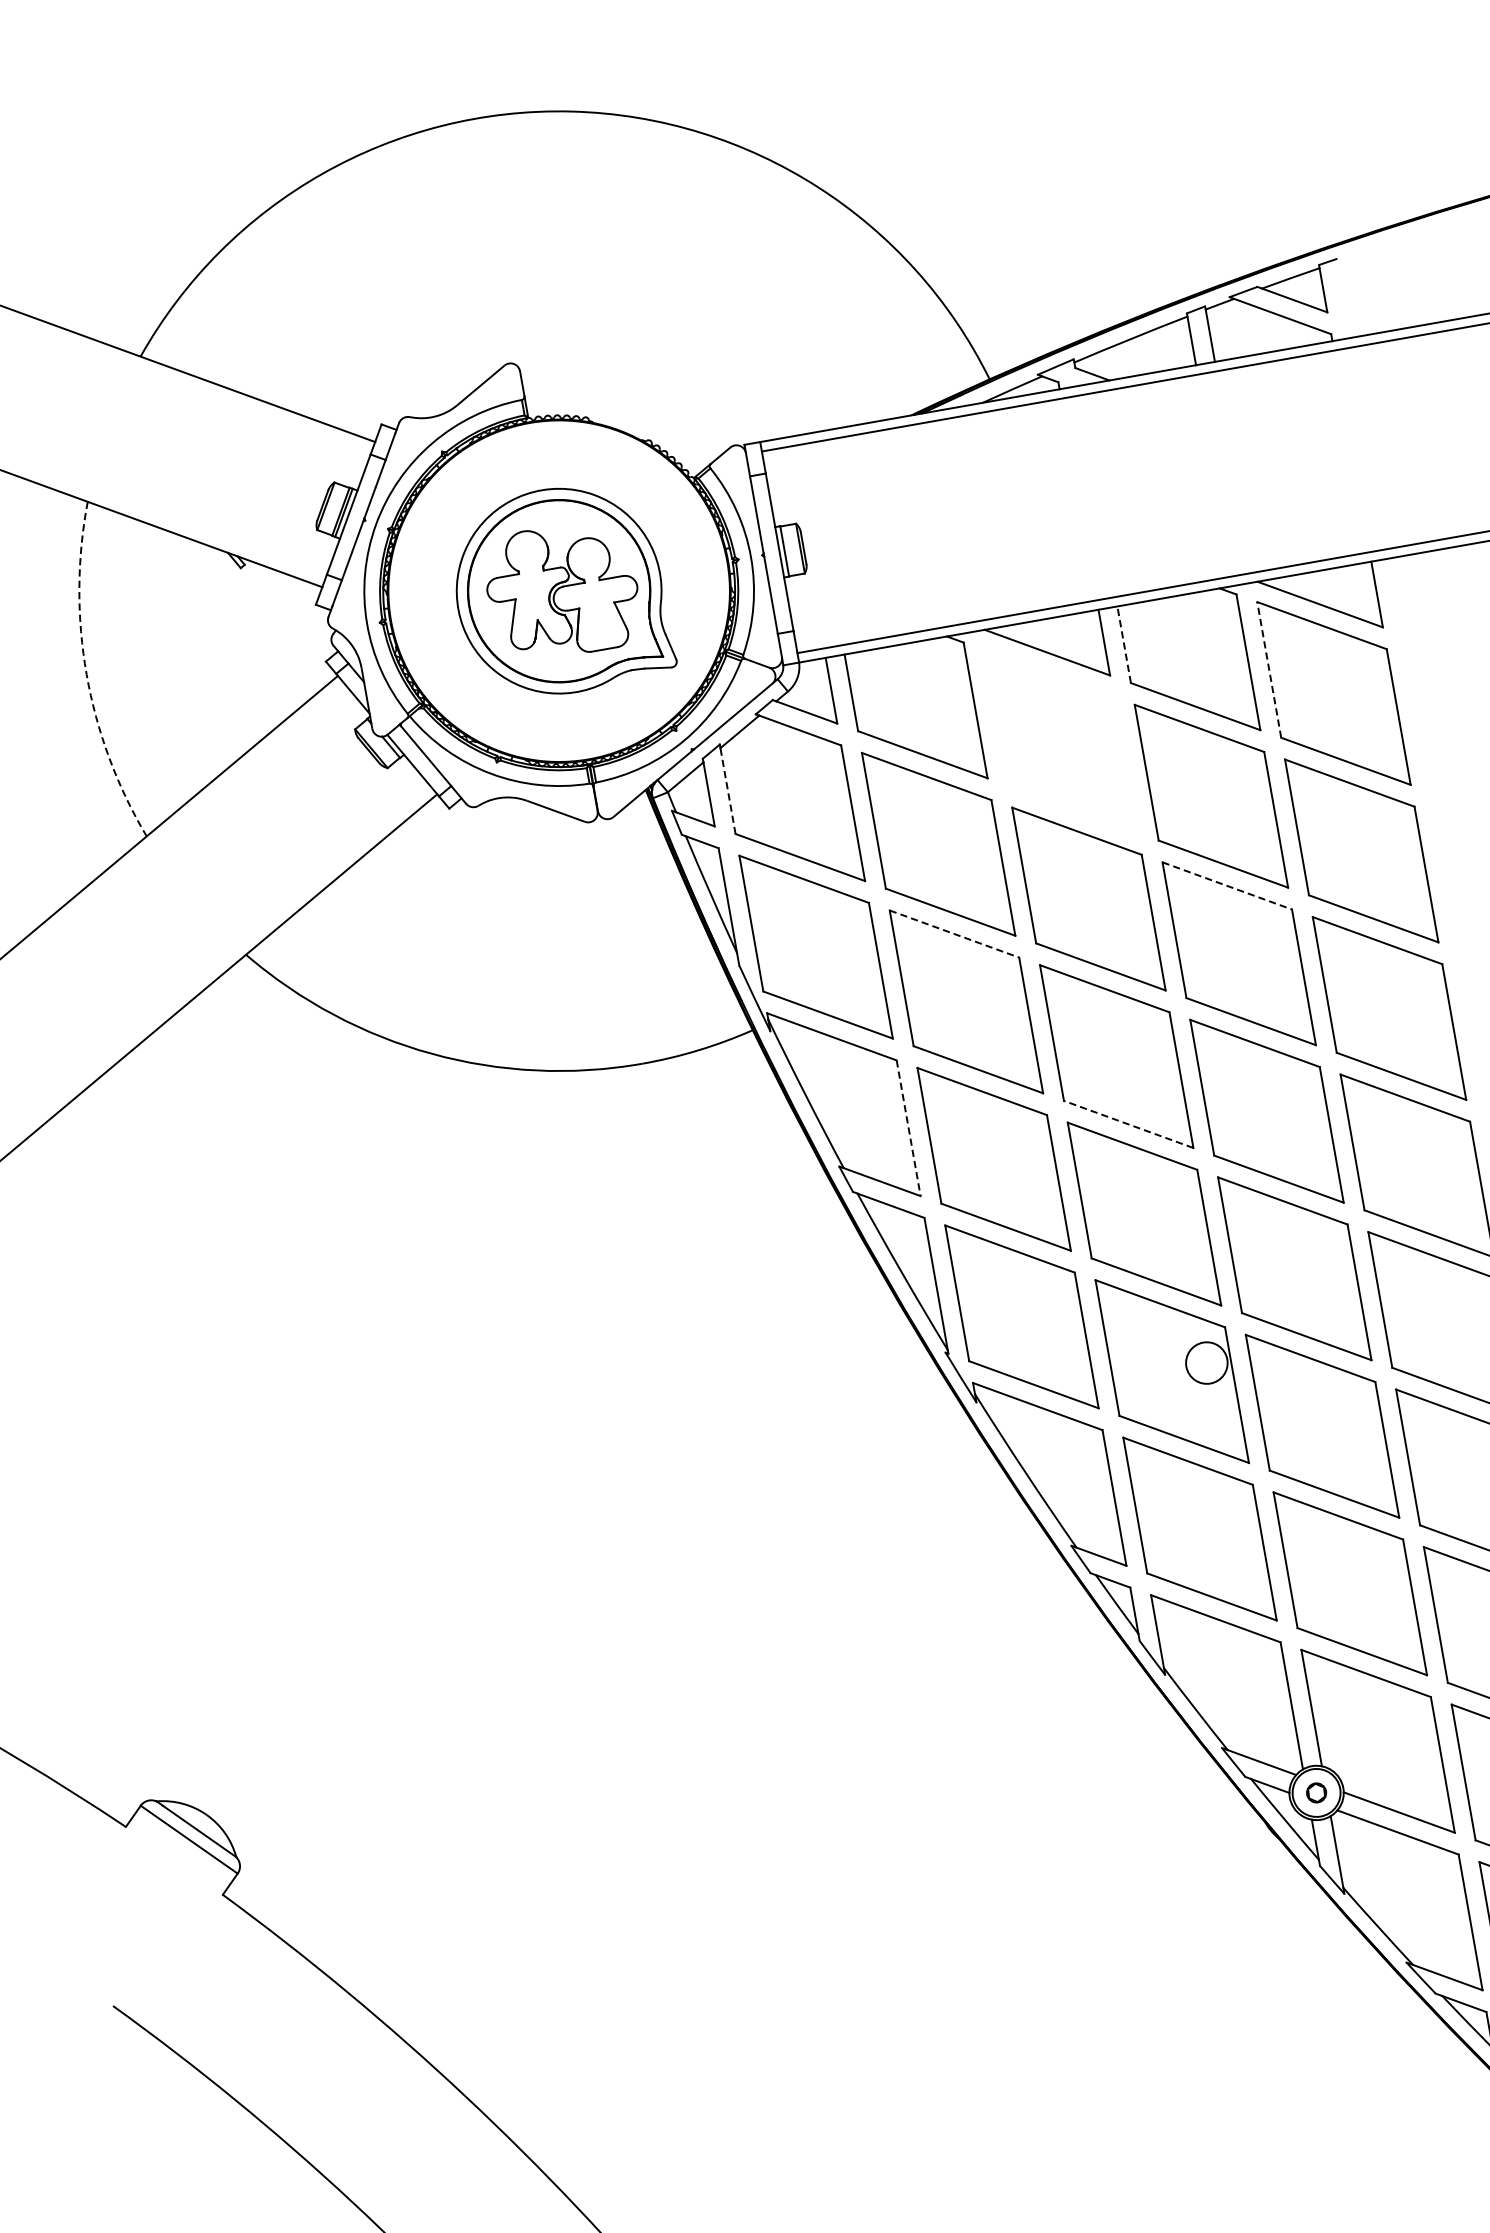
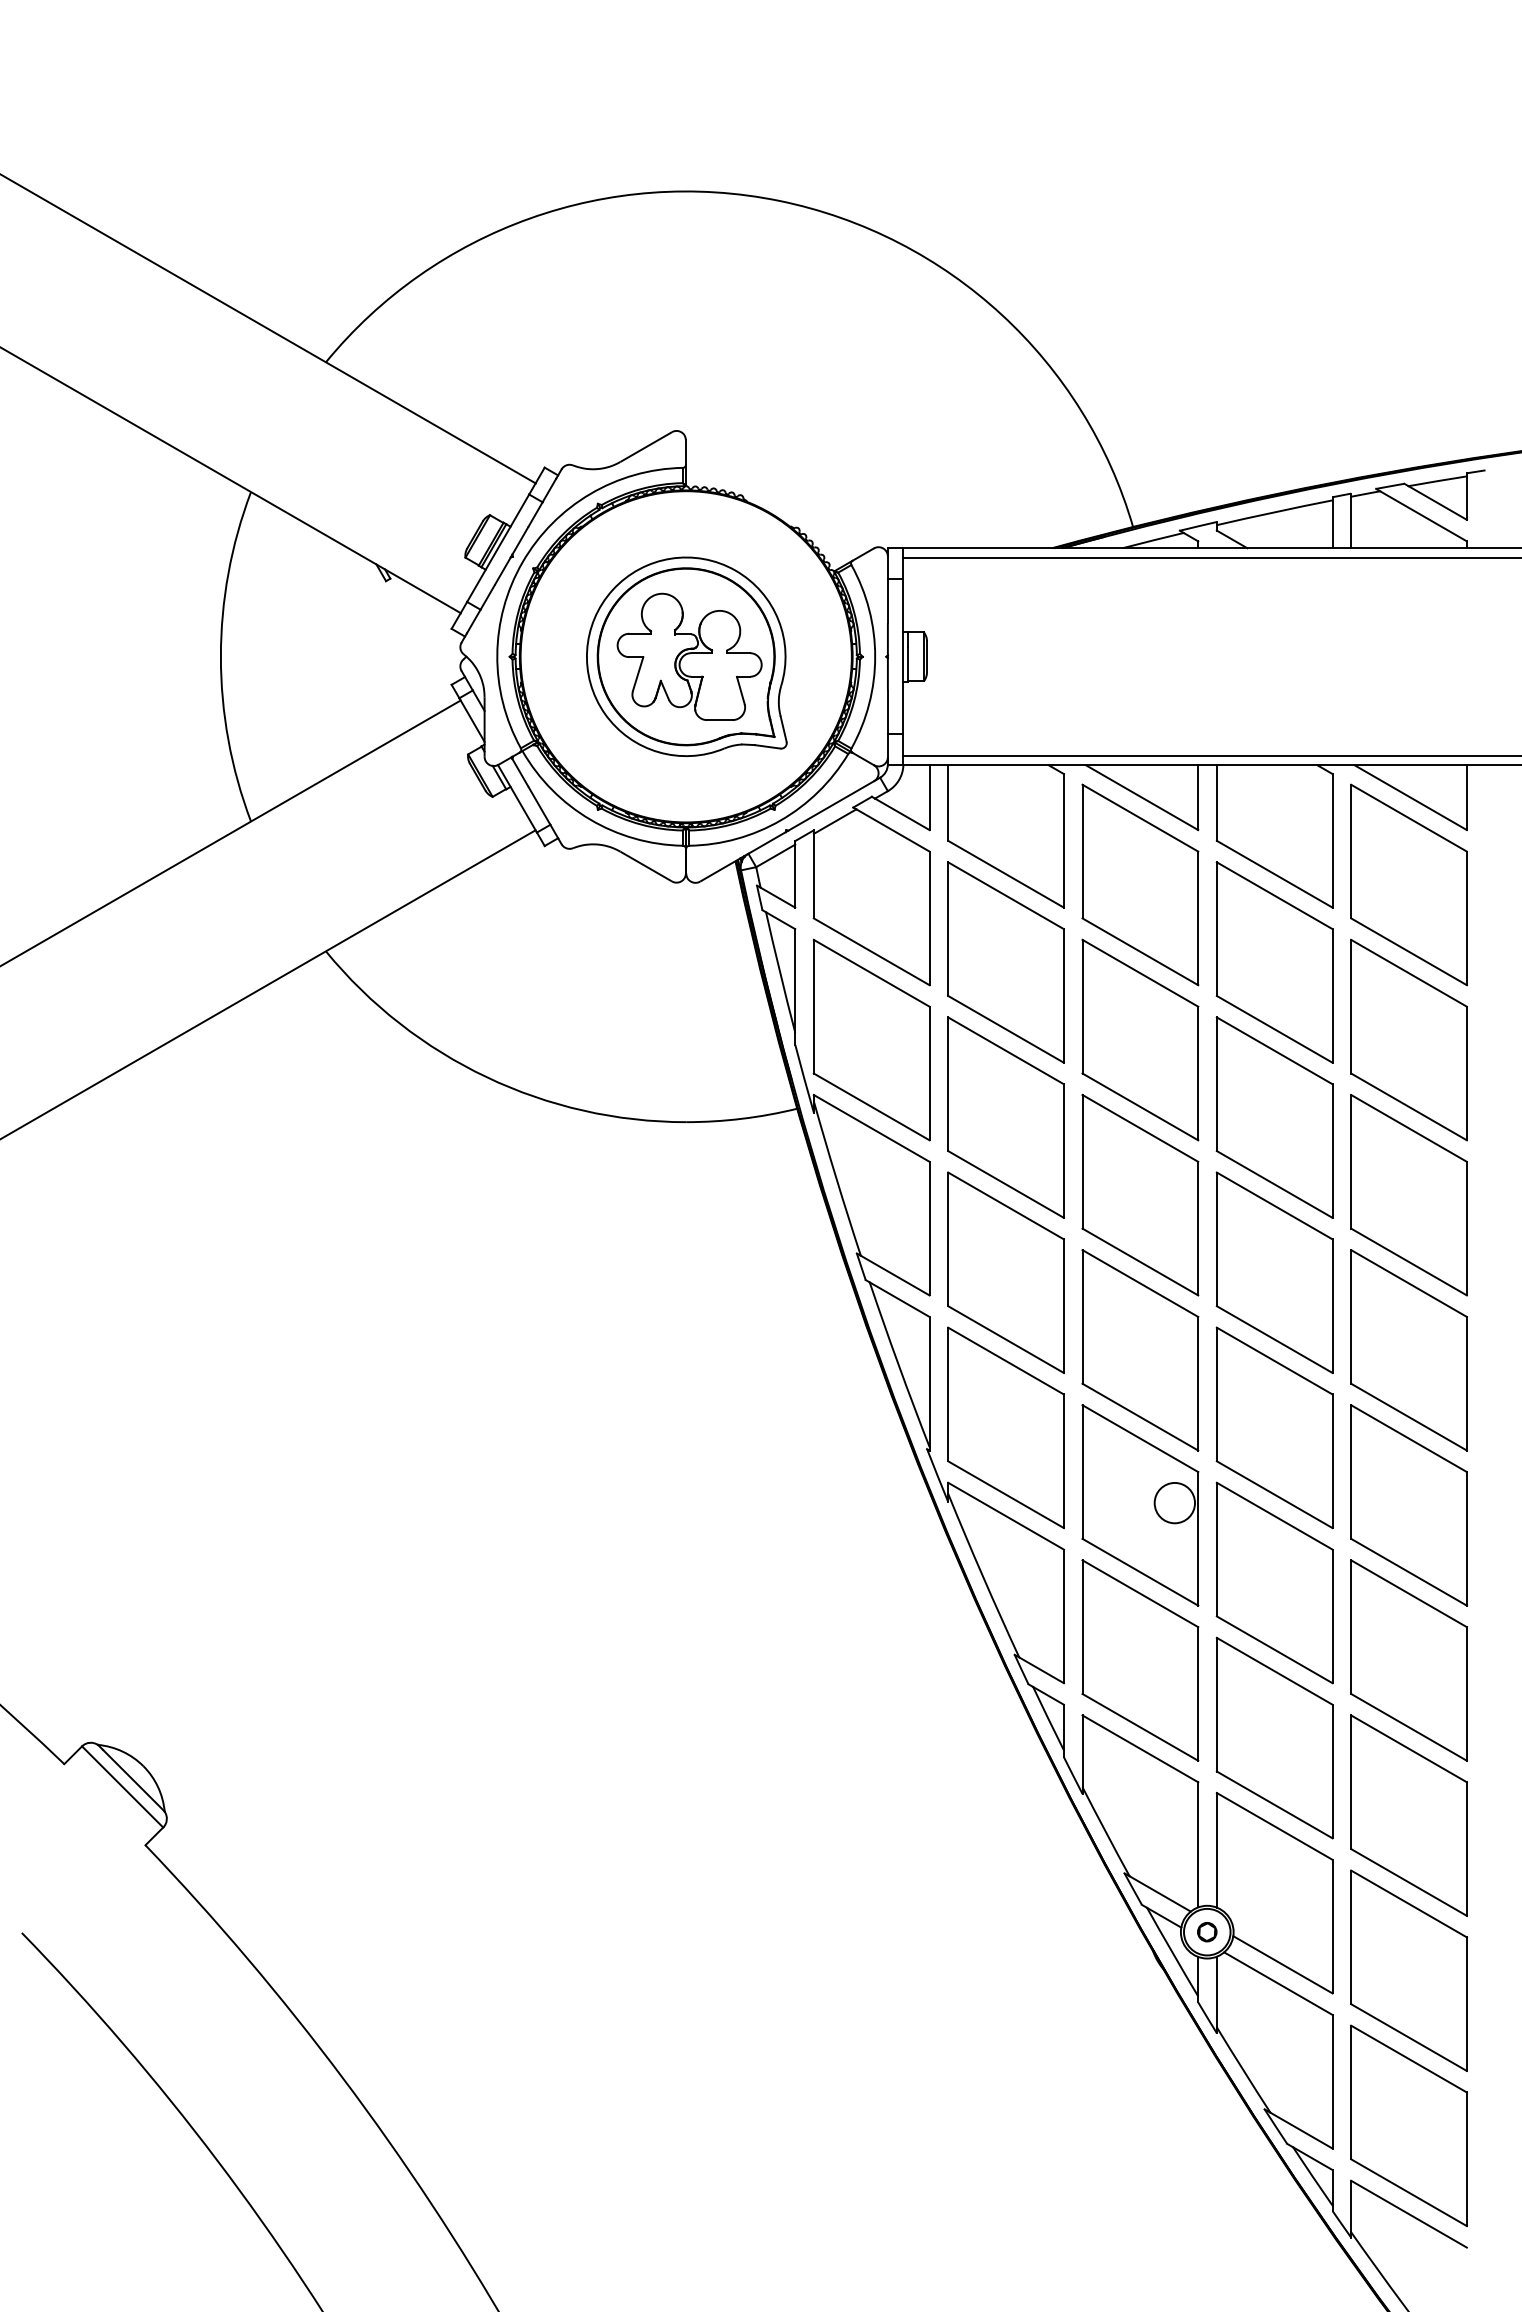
line: (1123, 645) -> (1216, 803), dashed -> solid
line: (1269, 669) -> (1351, 851), dashed -> solid
arc: (86, 674) -> (220, 656), dashed -> solid
part: (1061, 741) -> (1140, 884), added
line: (727, 790) -> (813, 875), dashed -> solid
line: (1226, 885) -> (1274, 1050), dashed -> solid
line: (954, 933) -> (1006, 1050), dashed -> solid
line: (1128, 1124) -> (1140, 1262), dashed -> solid
line: (908, 1128) -> (929, 1228), dashed -> solid

